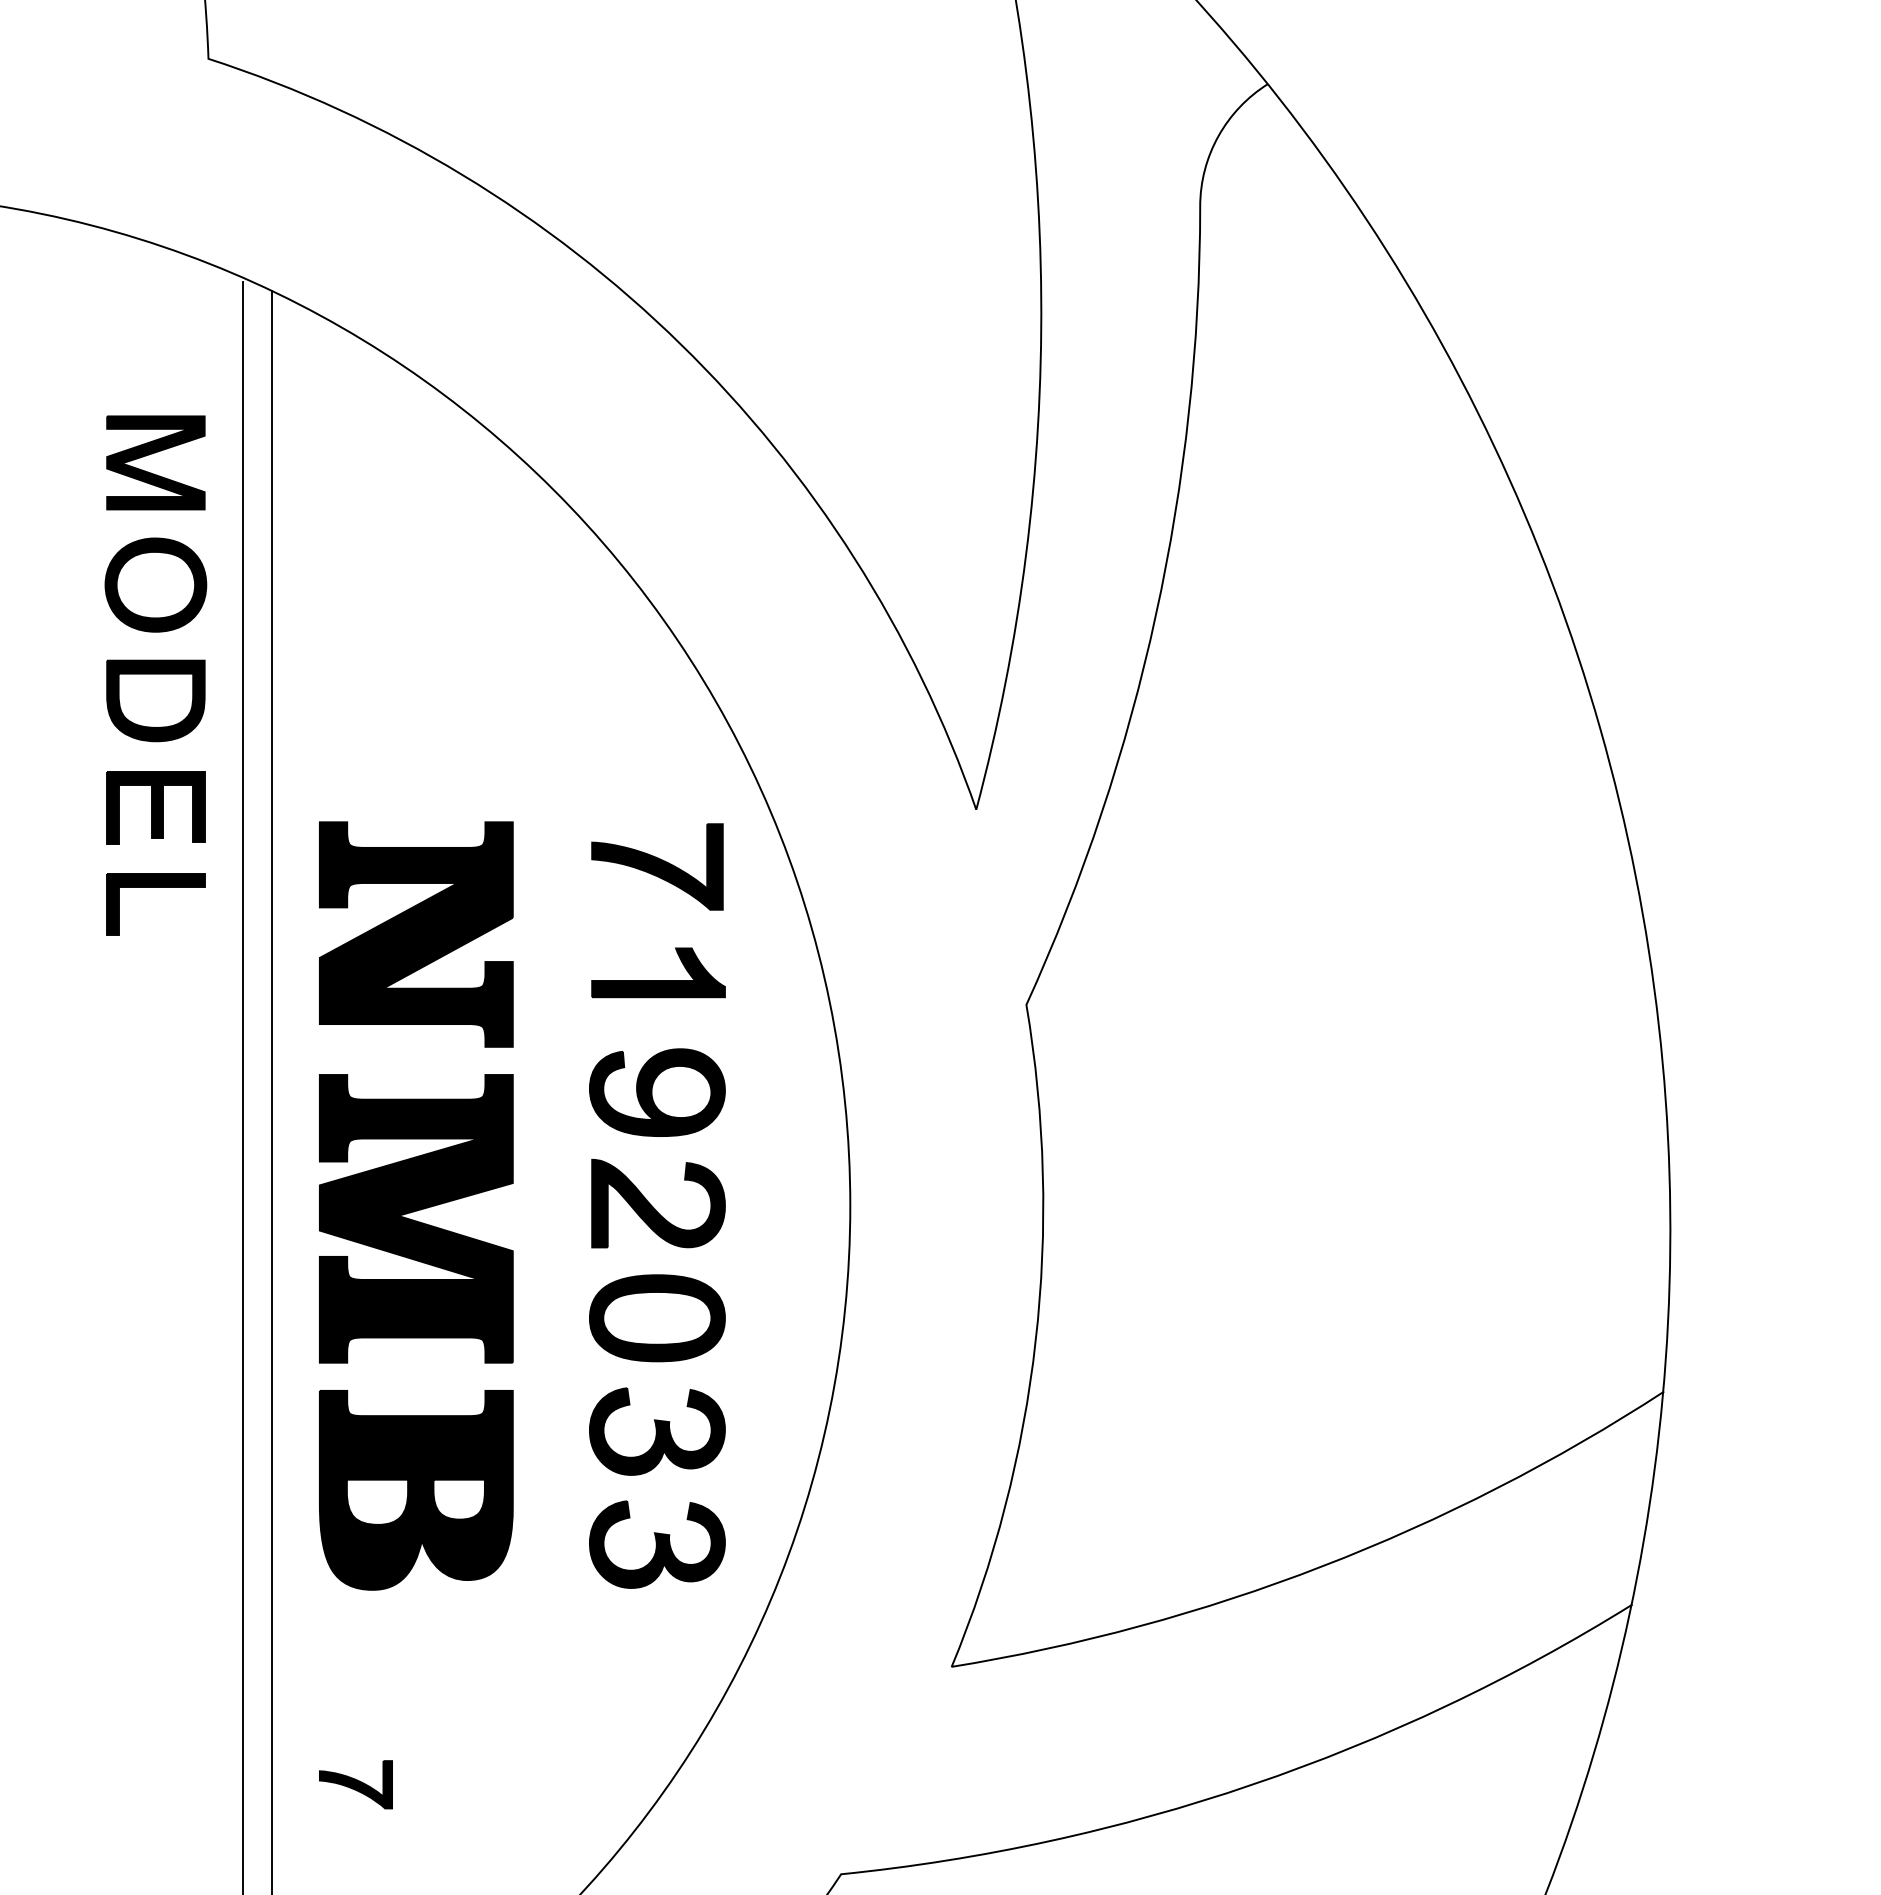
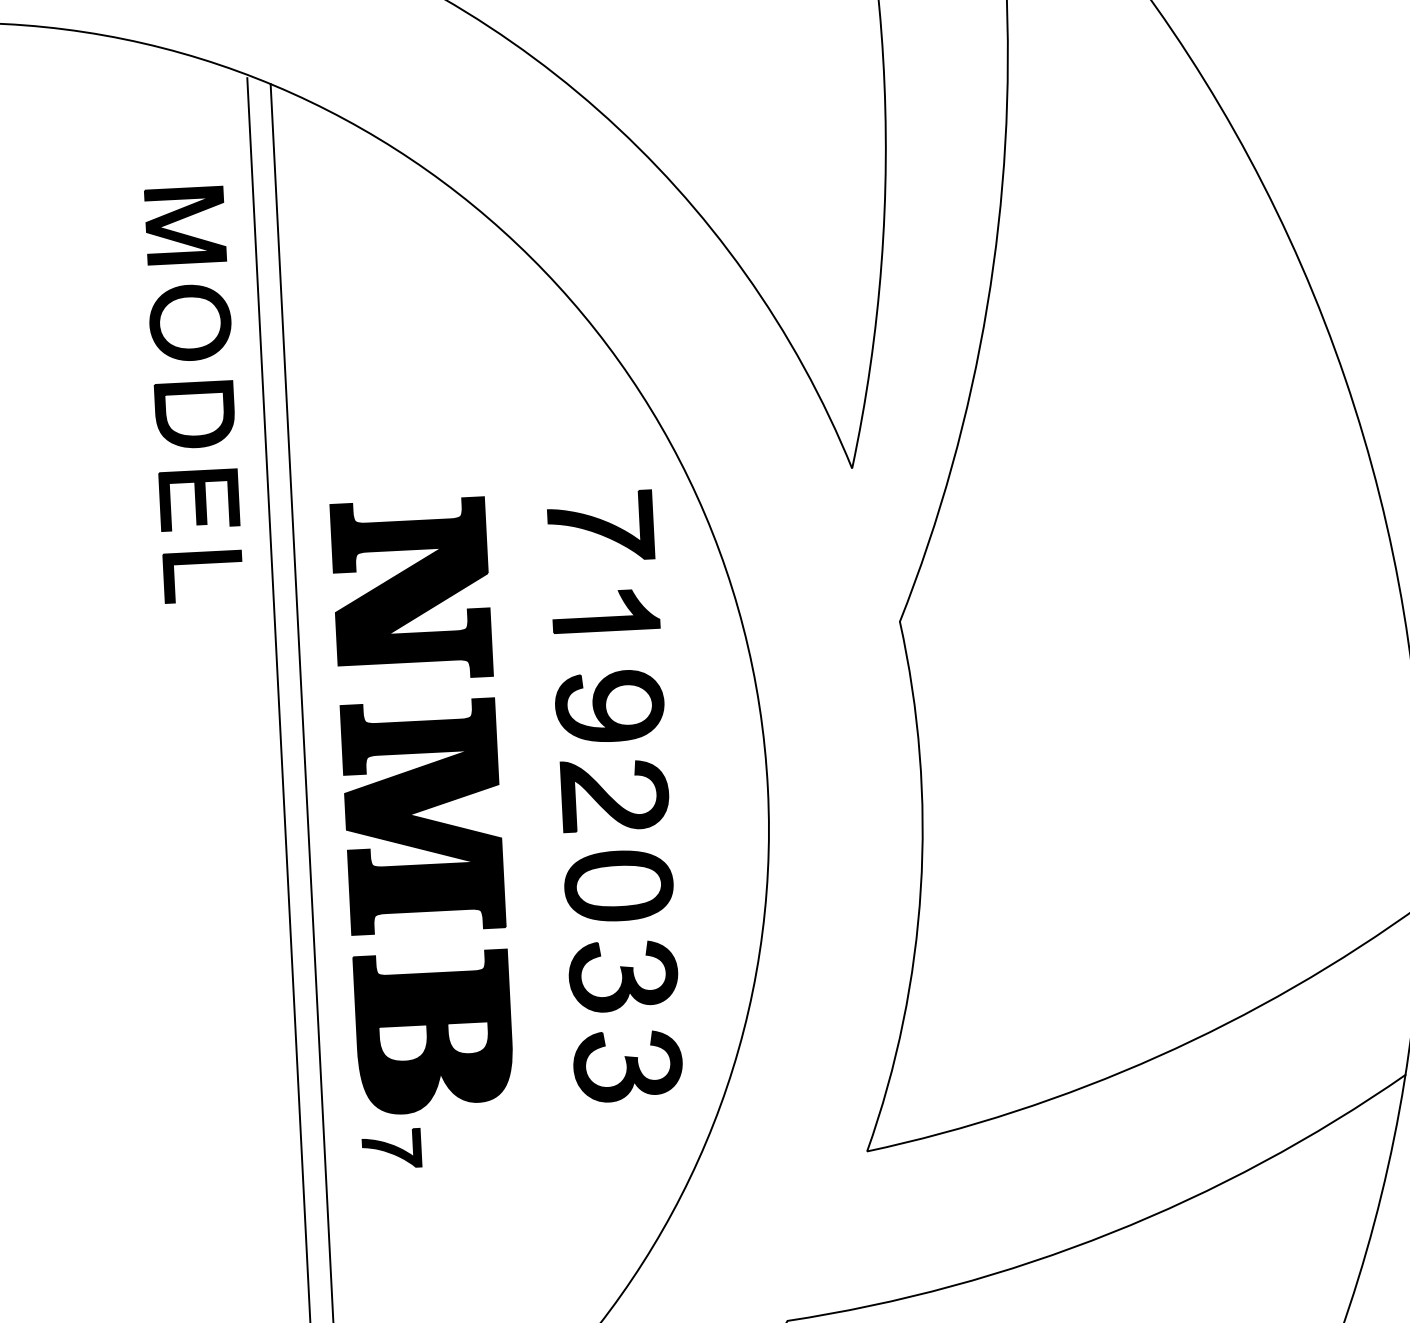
part: (355, 1784) -> (391, 1148), moved

